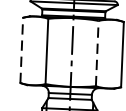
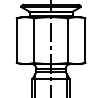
line: (21, 50) -> (16, 40), dashed -> solid
line: (97, 53) -> (68, 40), dashed -> solid

